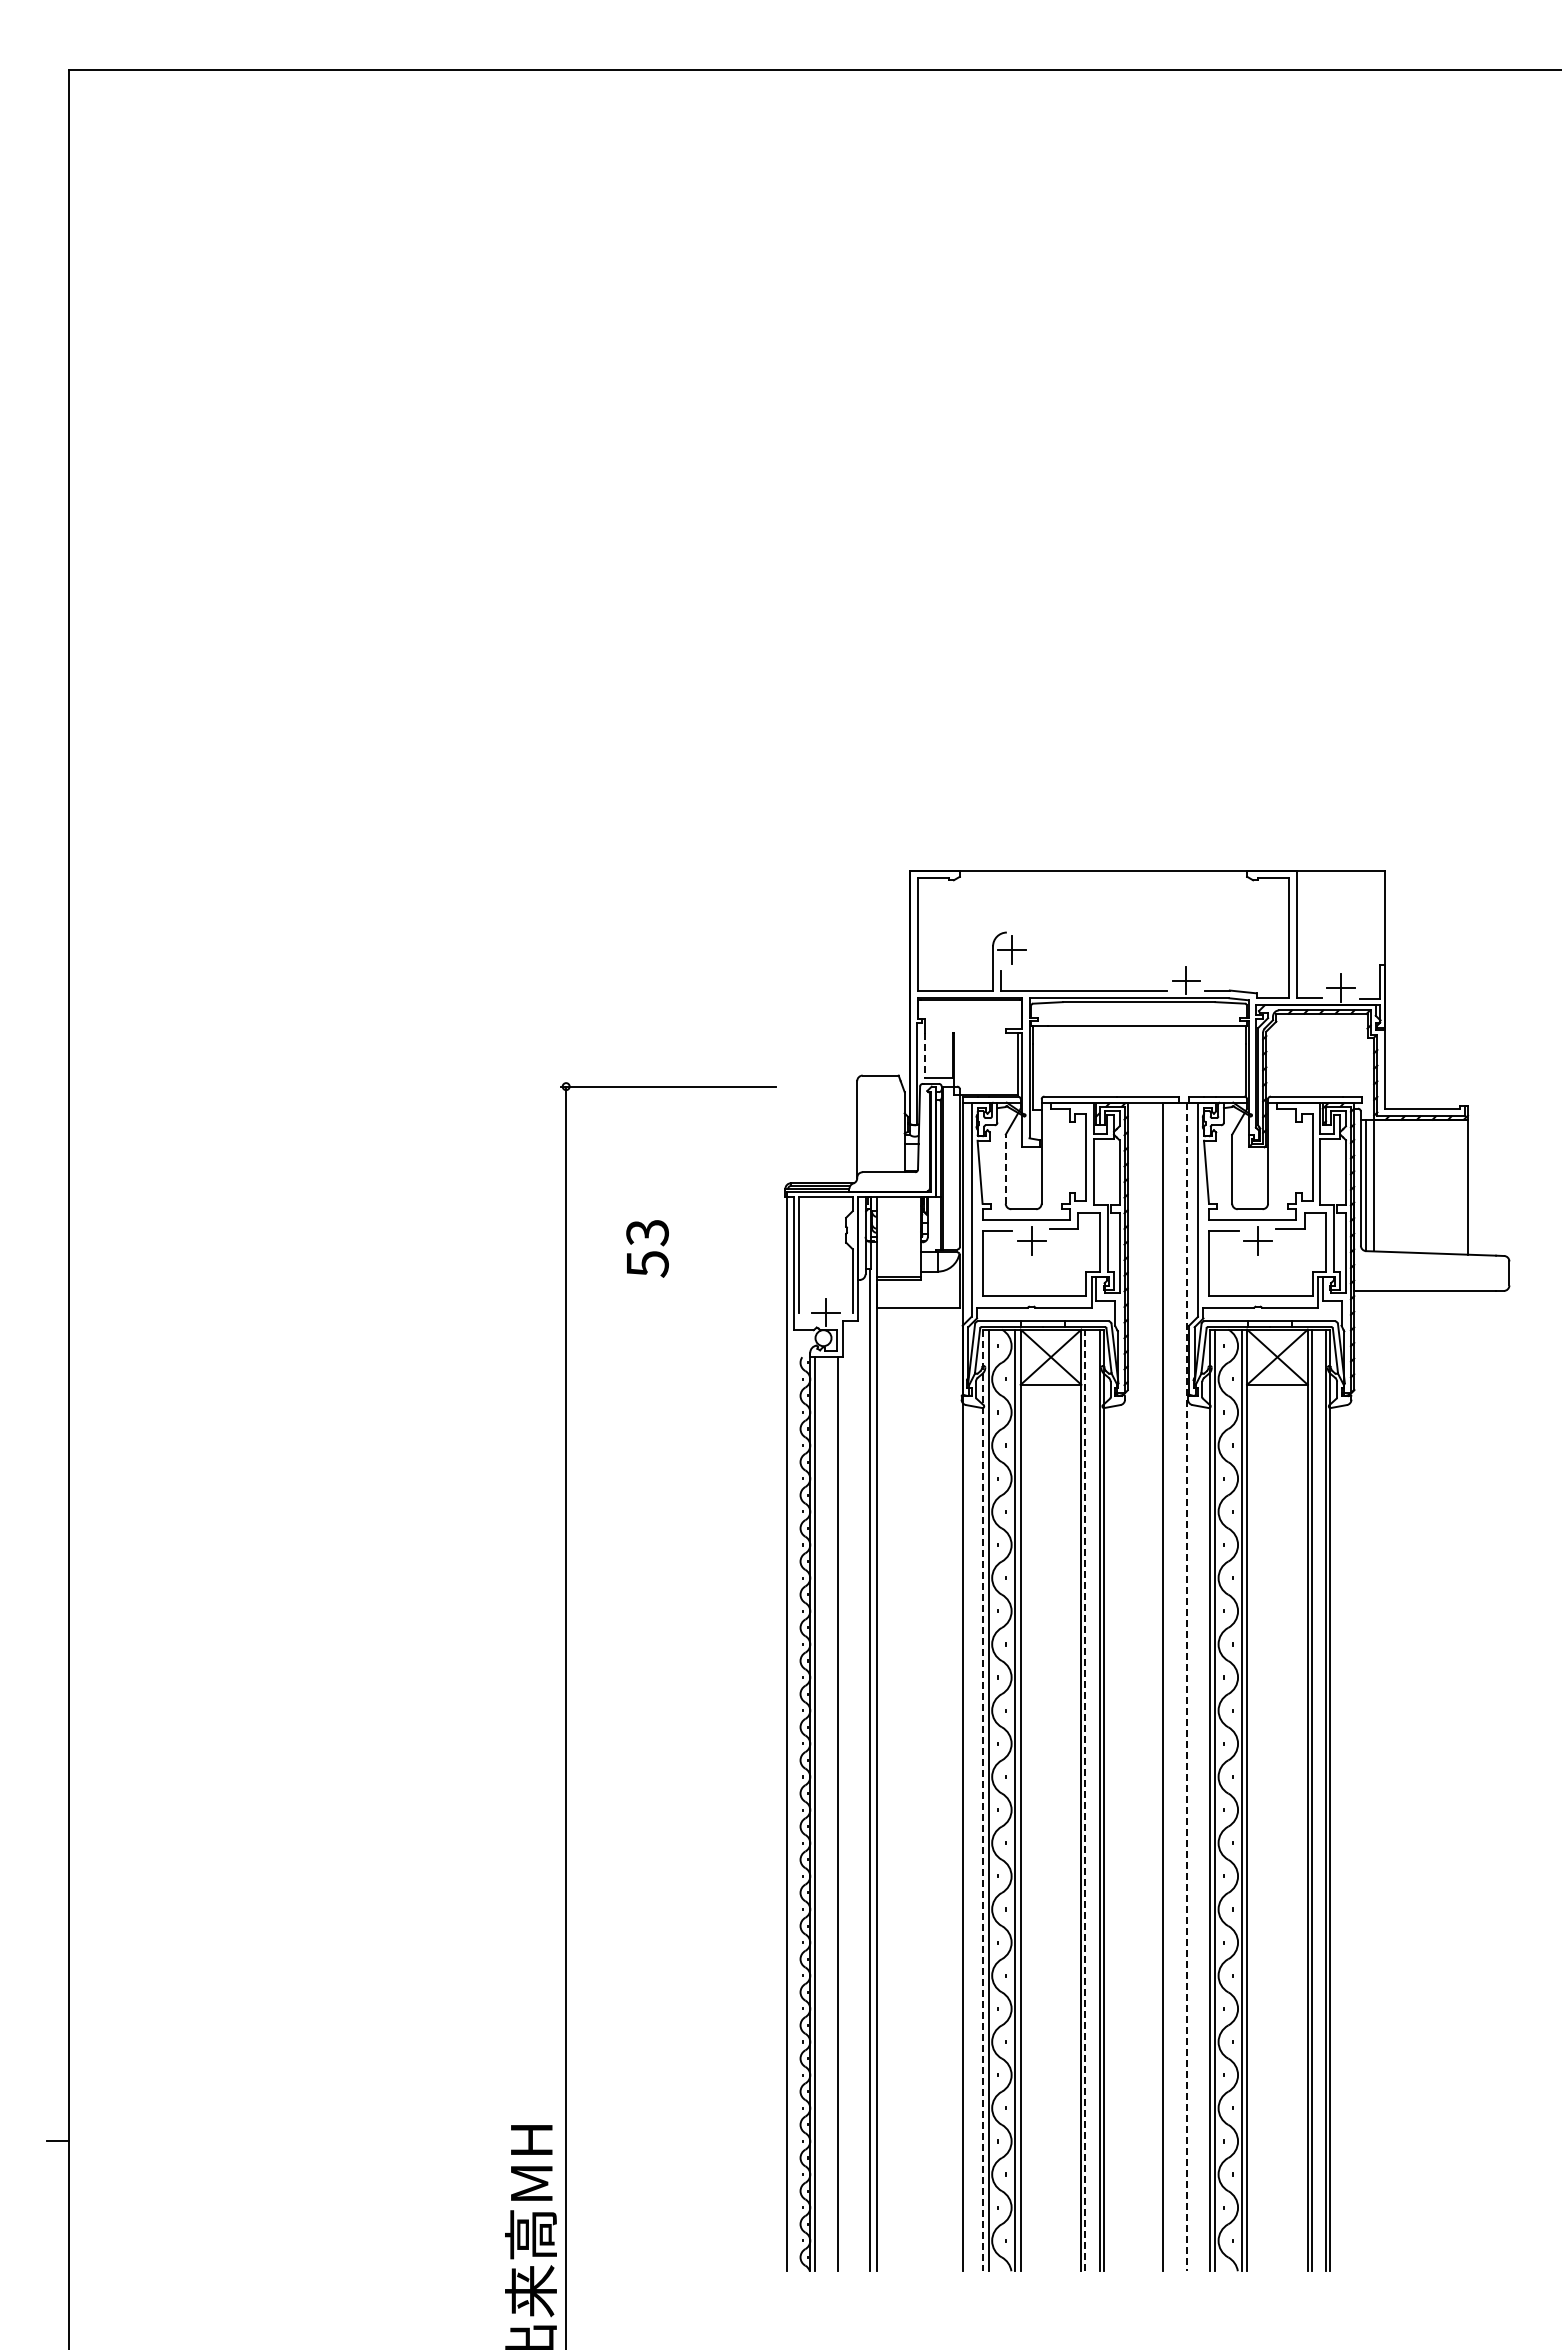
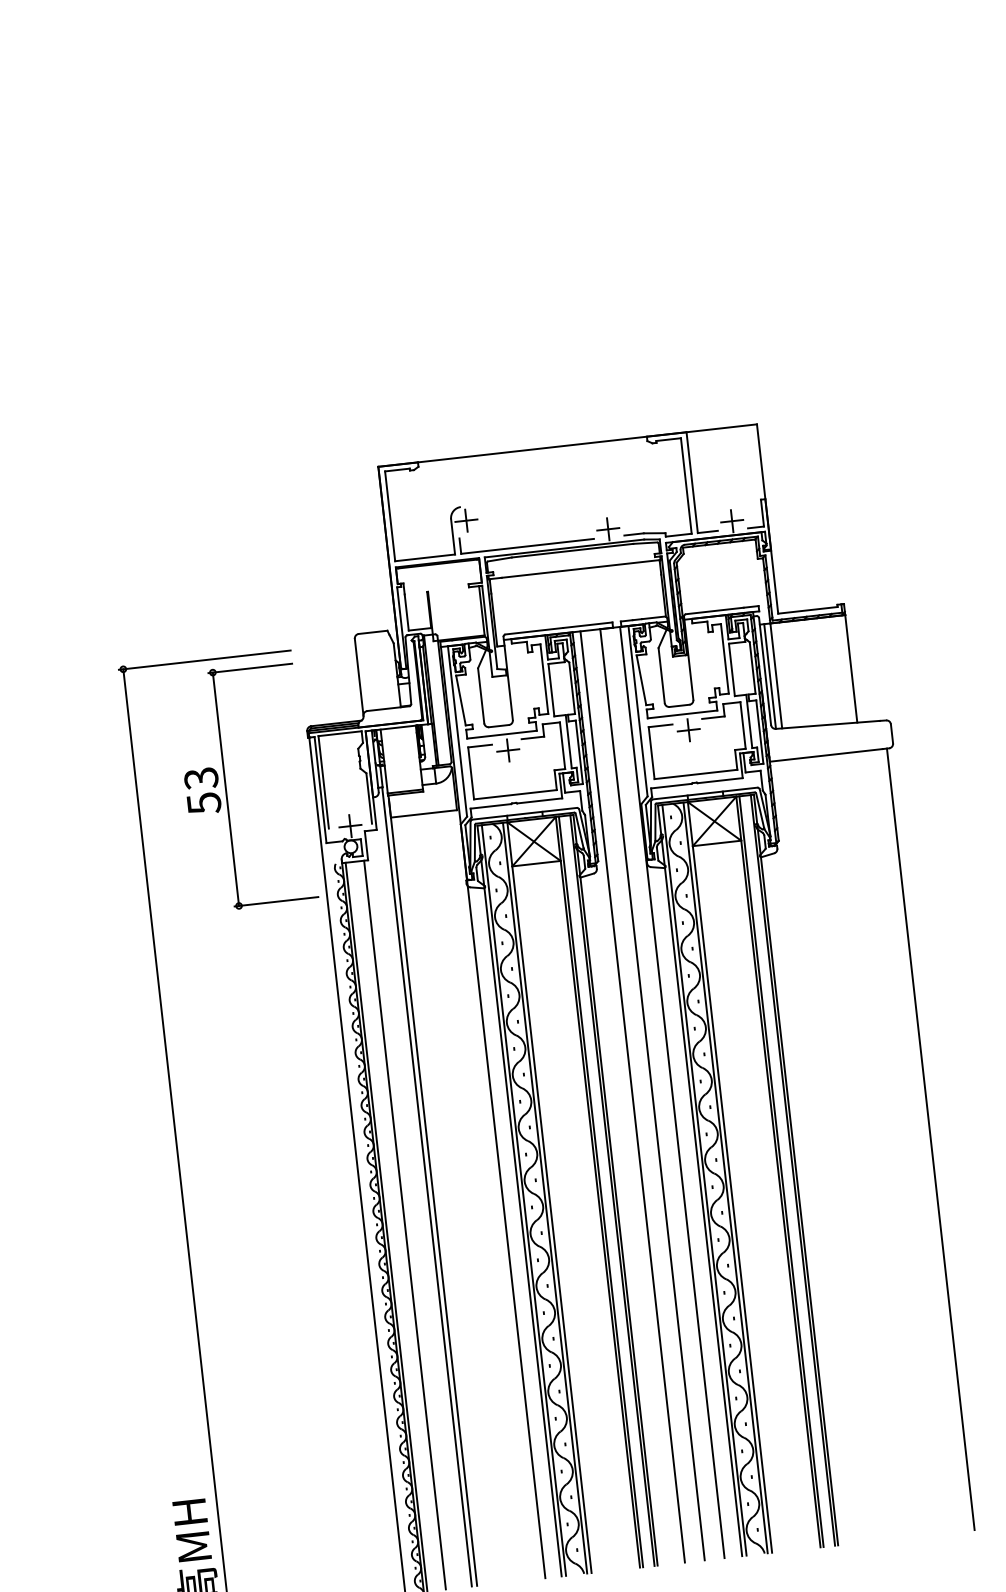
line: (925, 1055) -> (407, 612), dashed -> solid
line: (1005, 1168) -> (480, 695), dashed -> solid
part: (677, 1249) -> (226, 789), added
line: (1137, 1687) -> (632, 1097), added
line: (1187, 1687) -> (672, 1092), dashed -> solid
line: (1501, 1780) -> (931, 1138), added
line: (983, 1800) -> (519, 1201), dashed -> solid
line: (1085, 1800) -> (601, 1191), dashed -> solid

